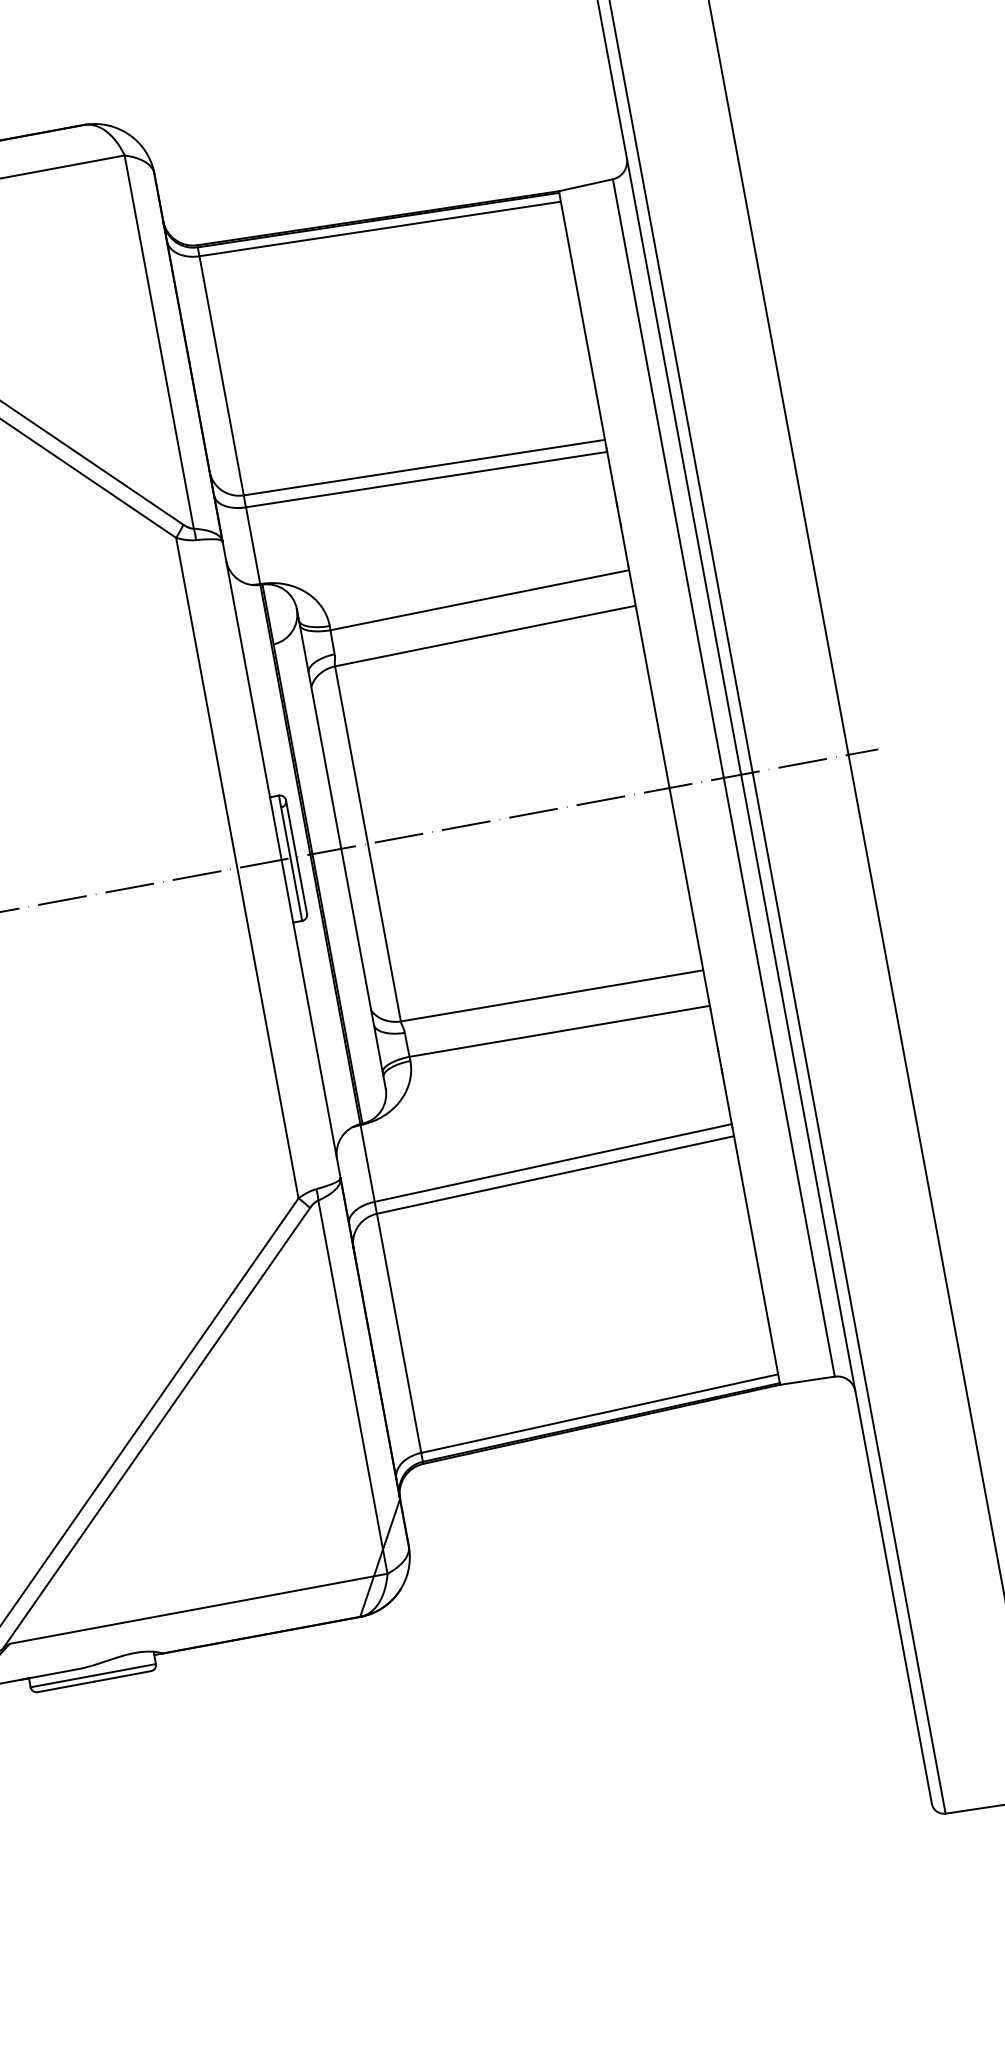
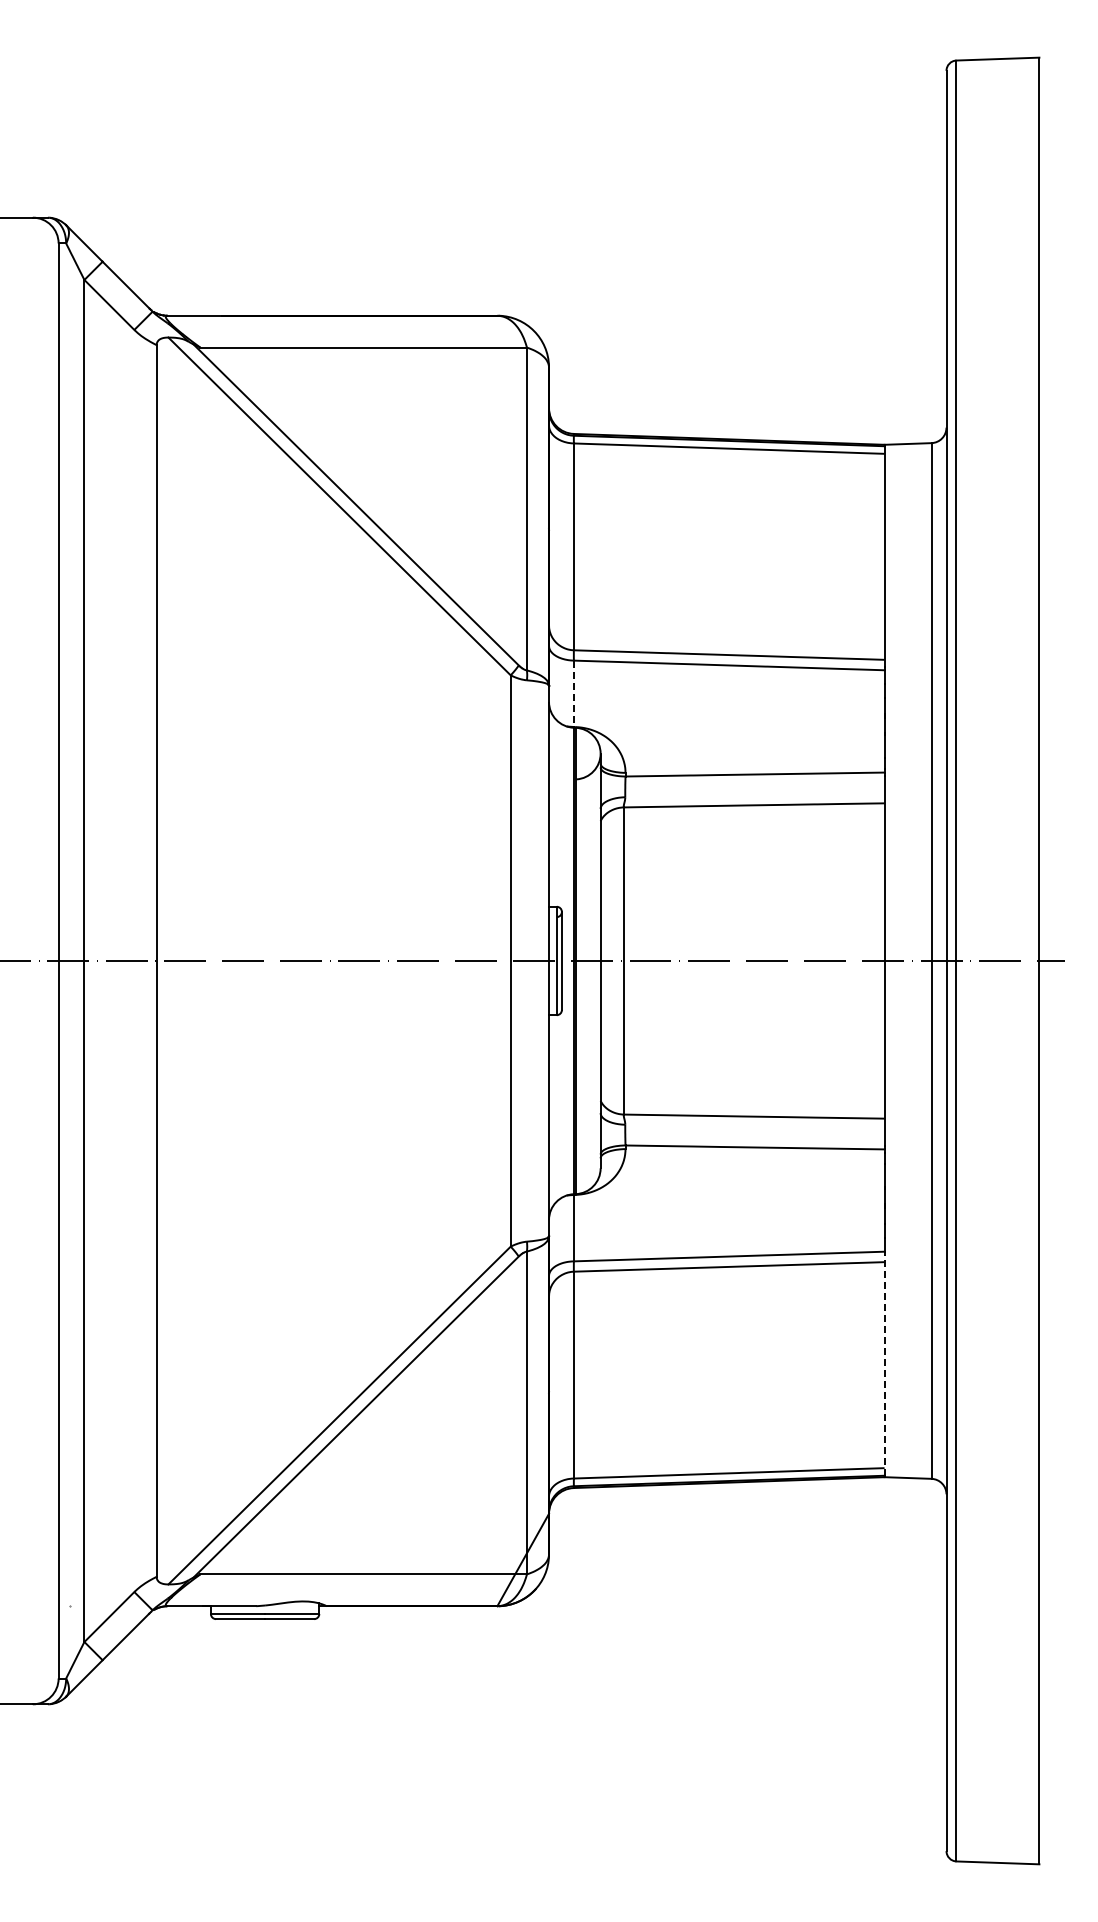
line: (252, 546) -> (573, 694), solid -> dashed
line: (755, 1254) -> (884, 1364), solid -> dashed

